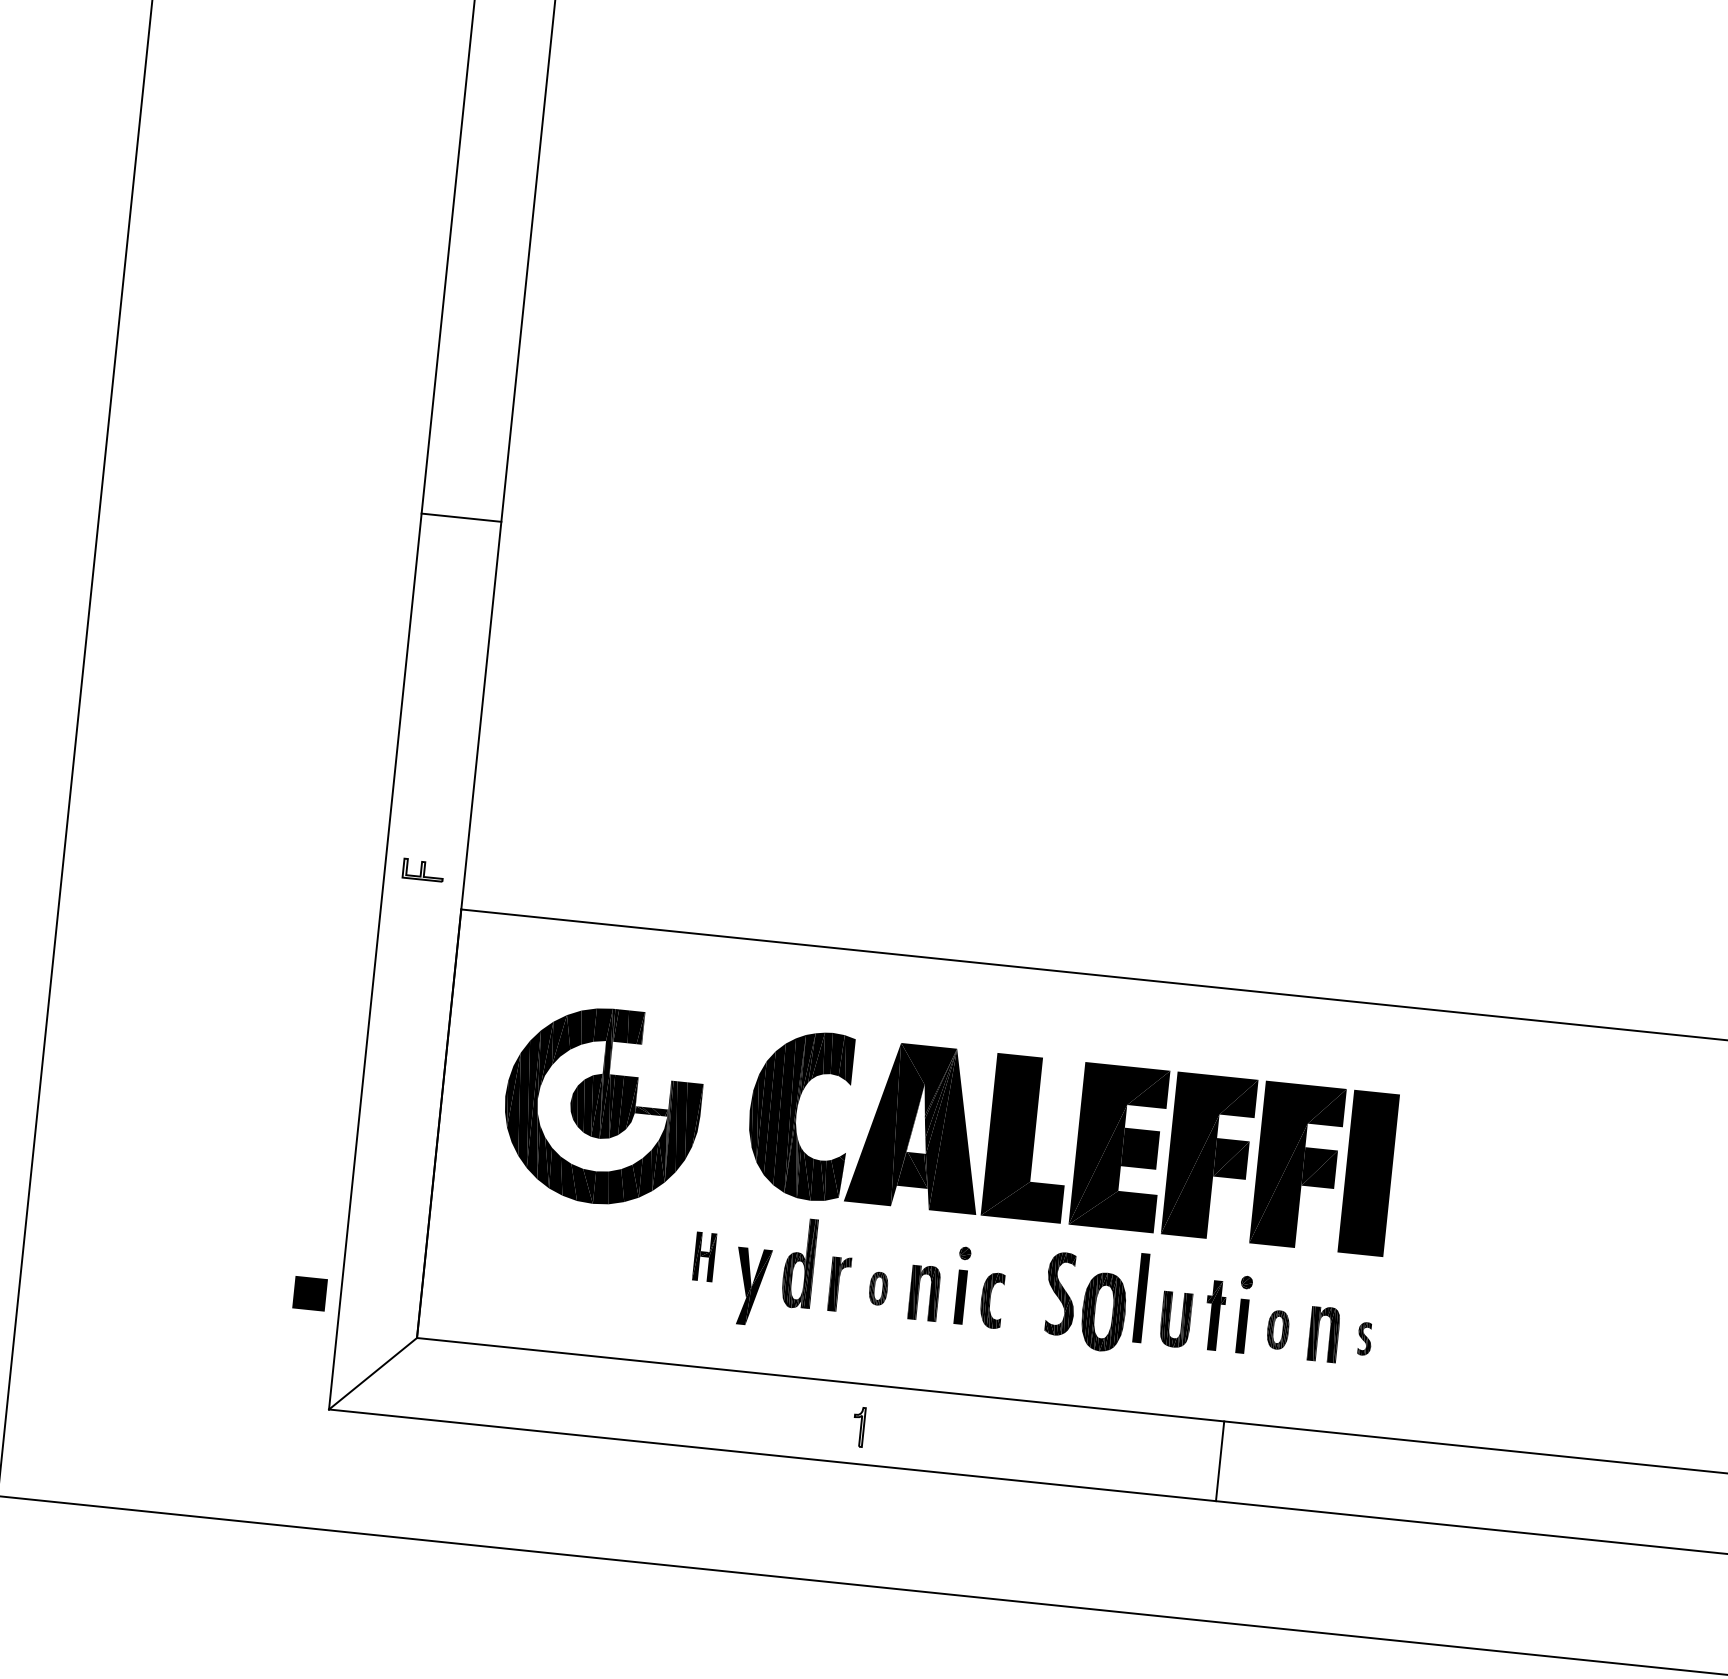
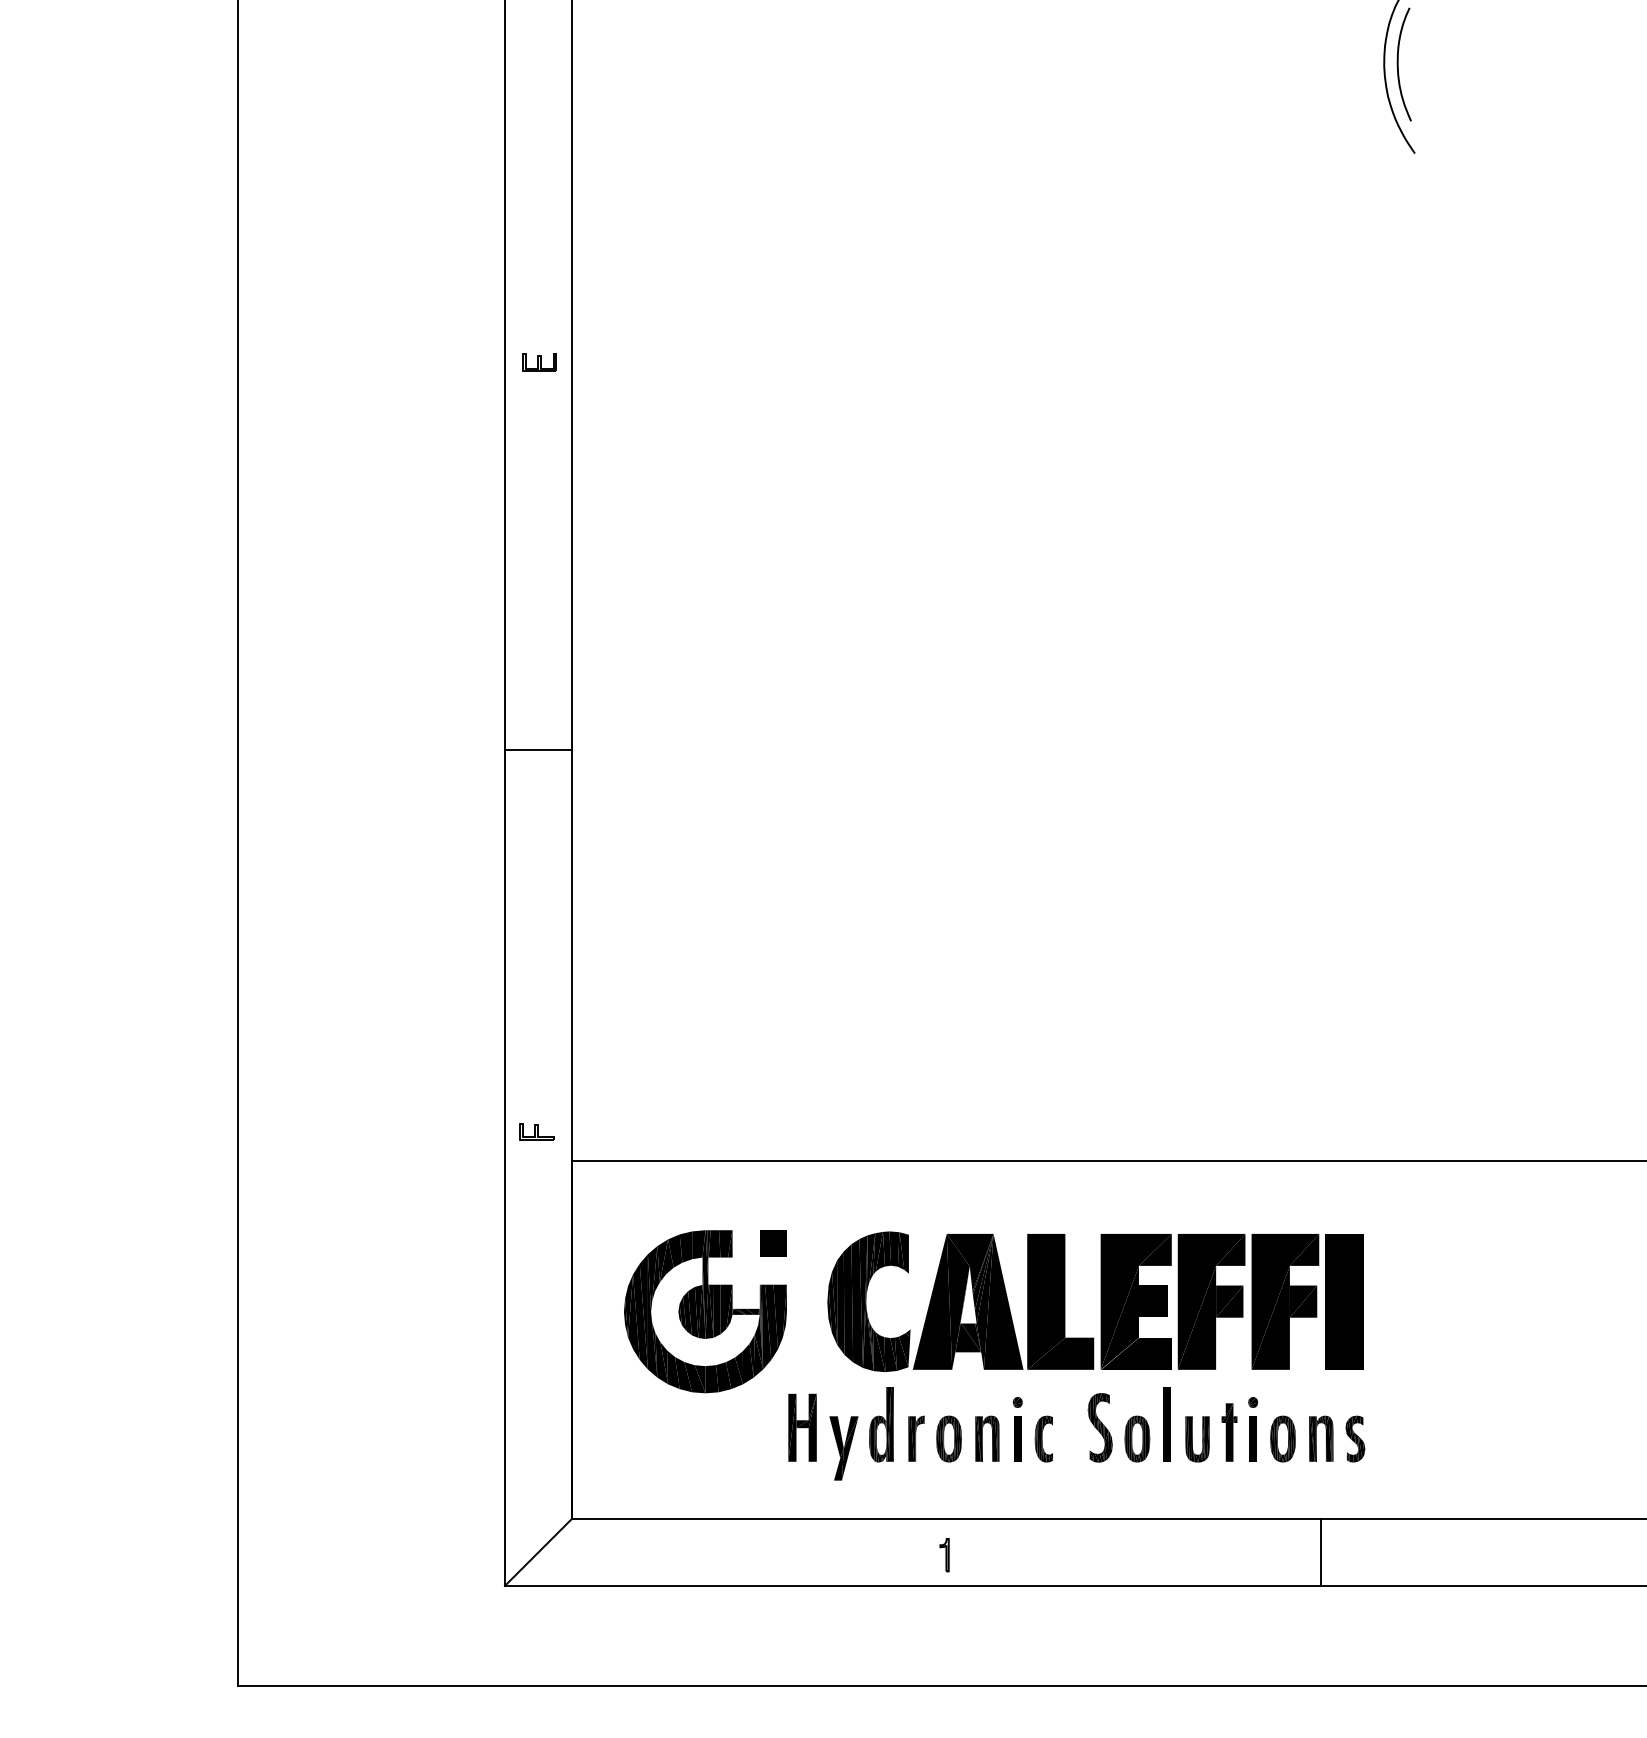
line: (460, 518) -> (537, 750), moved
part: (704, 1256) -> (802, 1427), size x1.67
part: (877, 1287) -> (948, 1438), size x1.67
part: (310, 1293) -> (773, 1243), moved
part: (1104, 1311) -> (1137, 1438), size x0.71
part: (1277, 1329) -> (1282, 1438), size x1.43
part: (1364, 1338) -> (1355, 1438), size x1.67
line: (1220, 1461) -> (1321, 1552), moved

